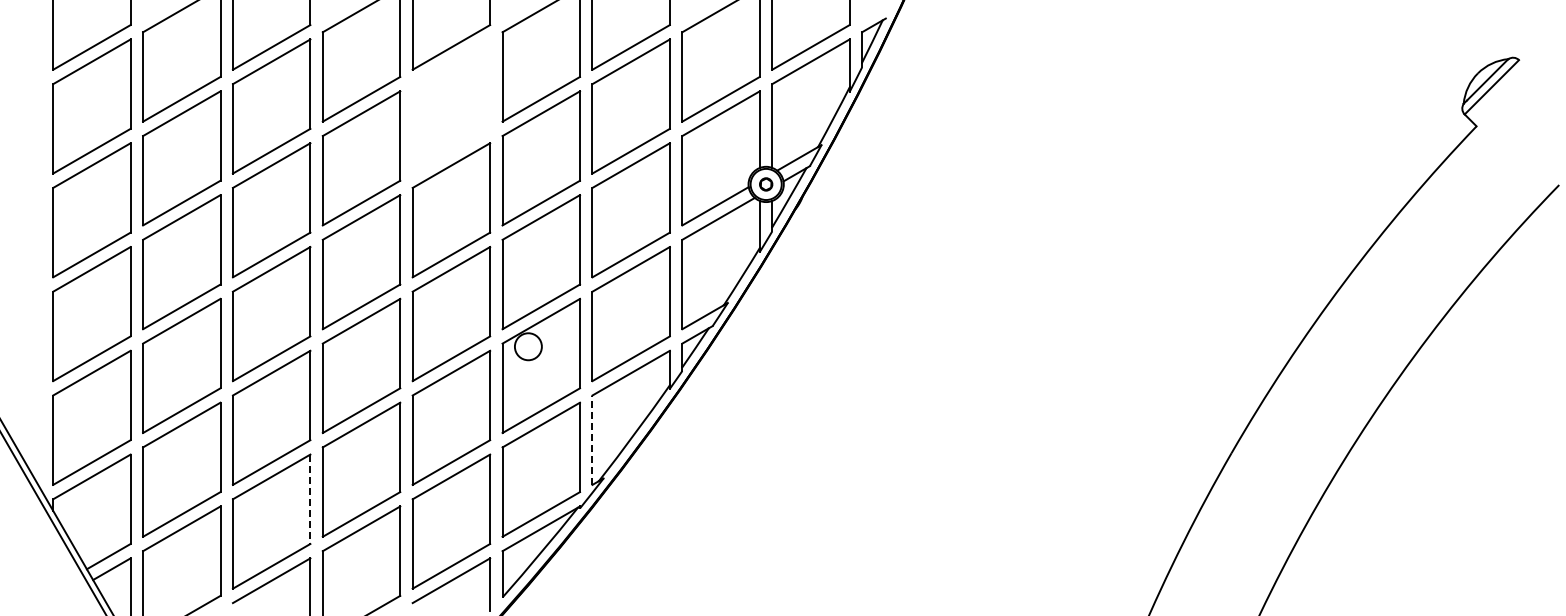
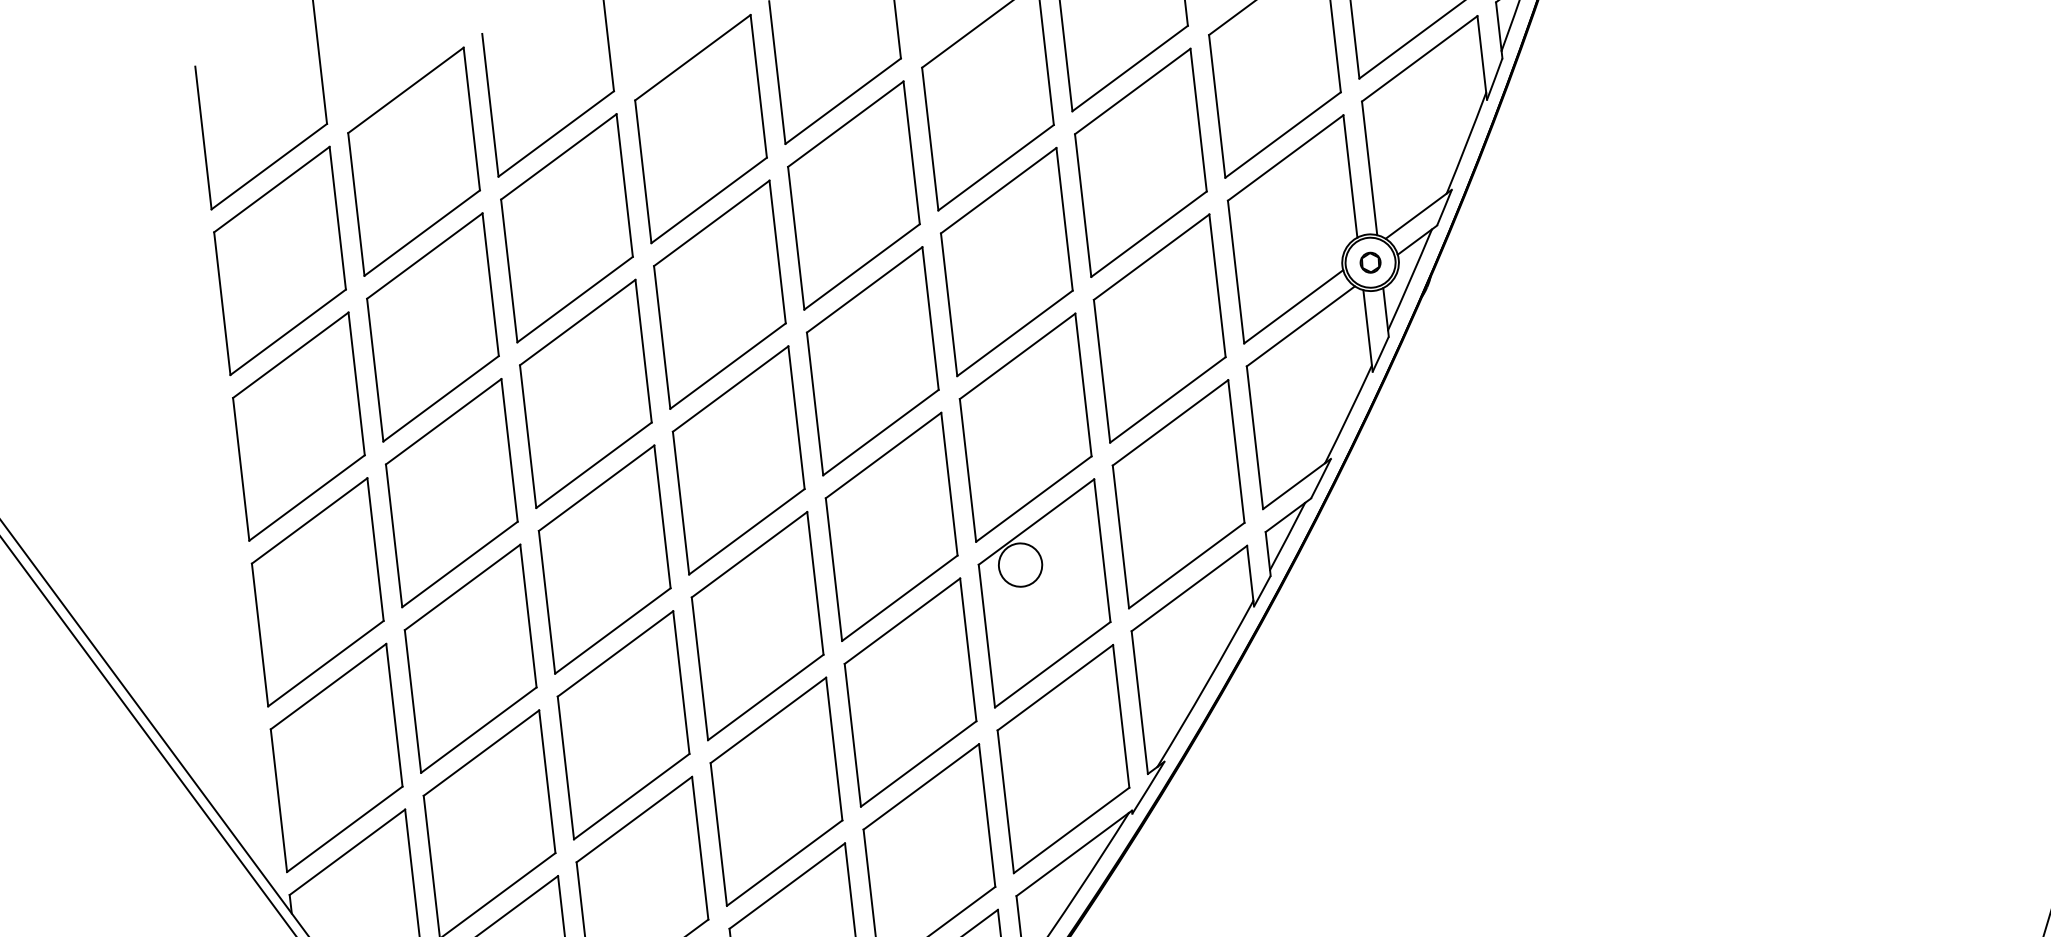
part: (451, 106) -> (854, 195), added
line: (592, 440) -> (1139, 703), dashed -> solid
line: (310, 499) -> (700, 848), dashed -> solid

